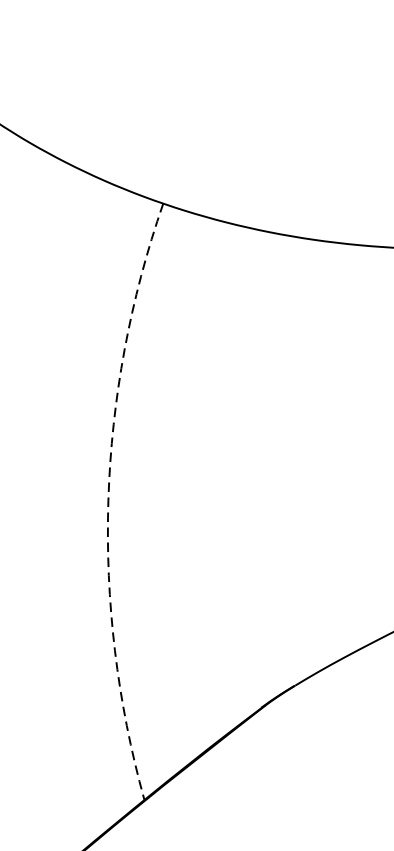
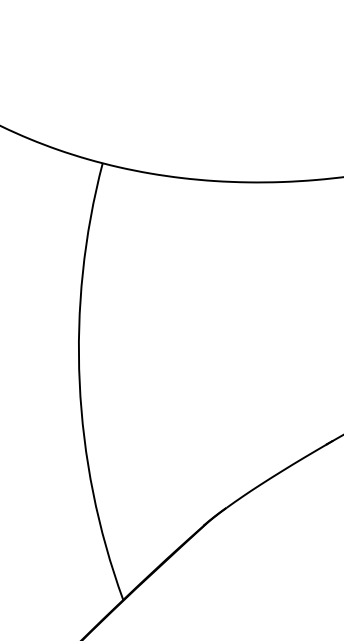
arc: (108, 499) -> (79, 382), dashed -> solid

